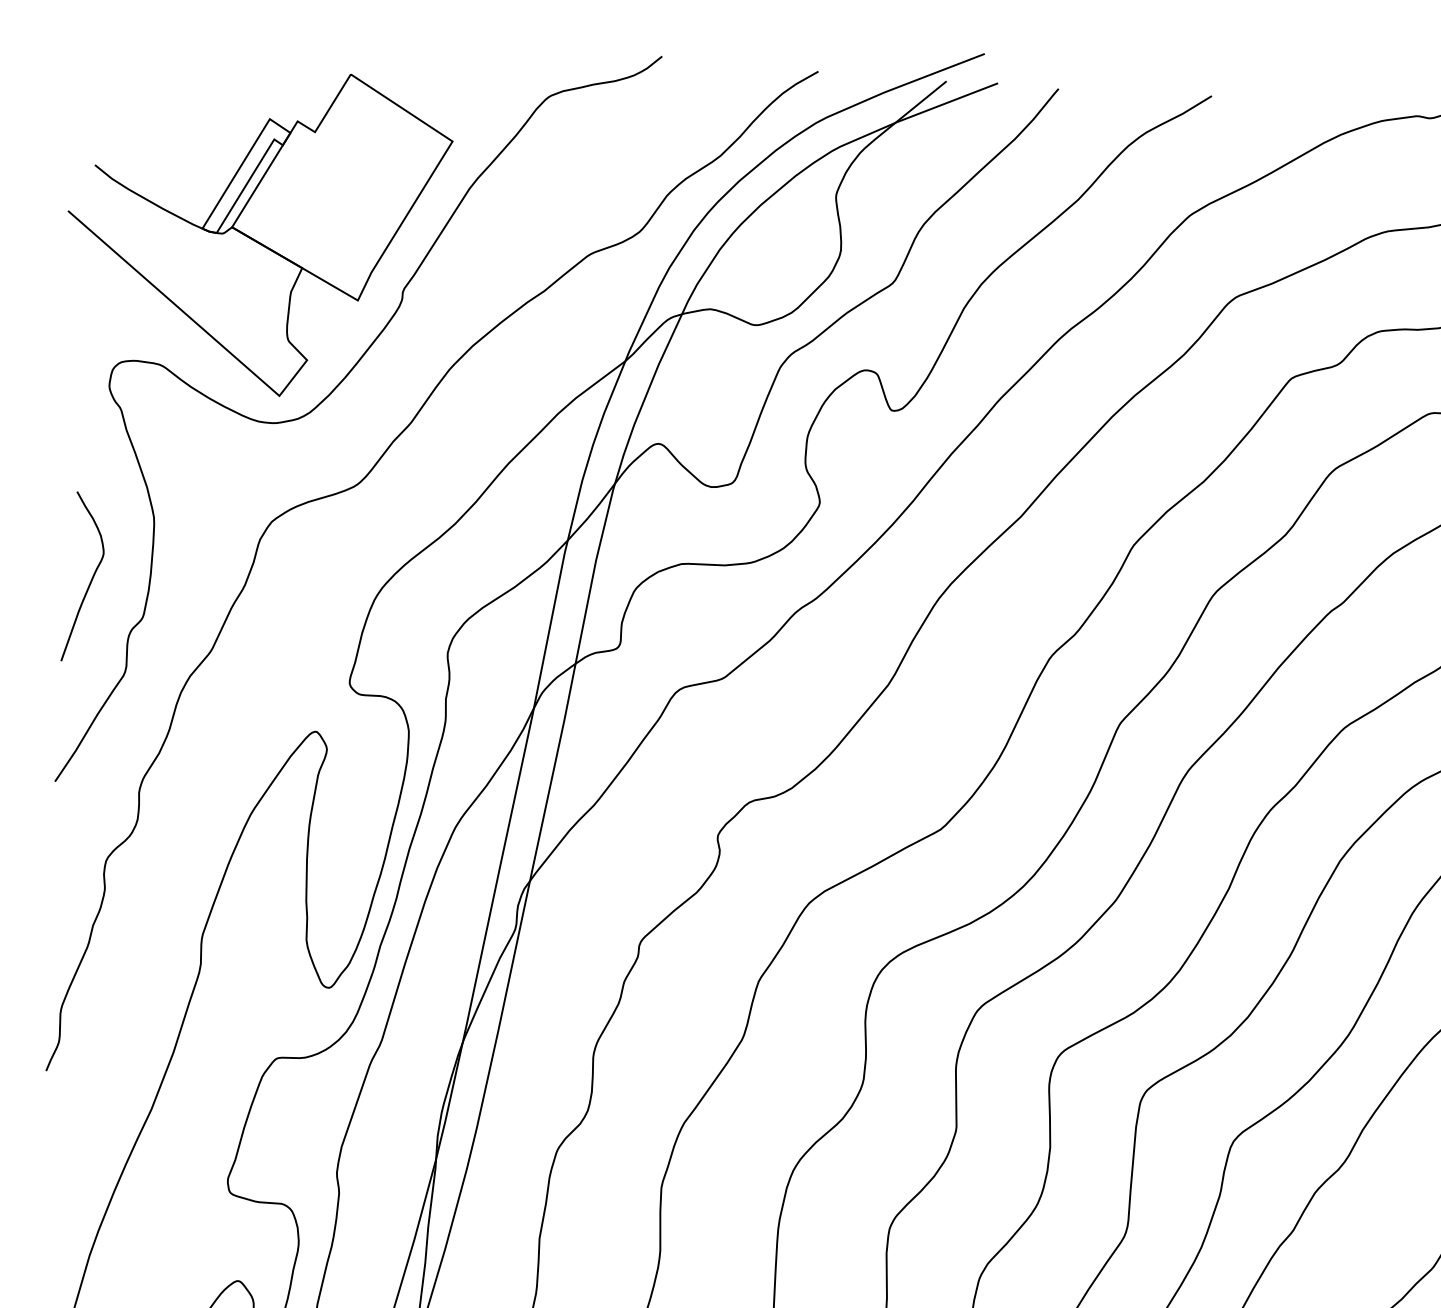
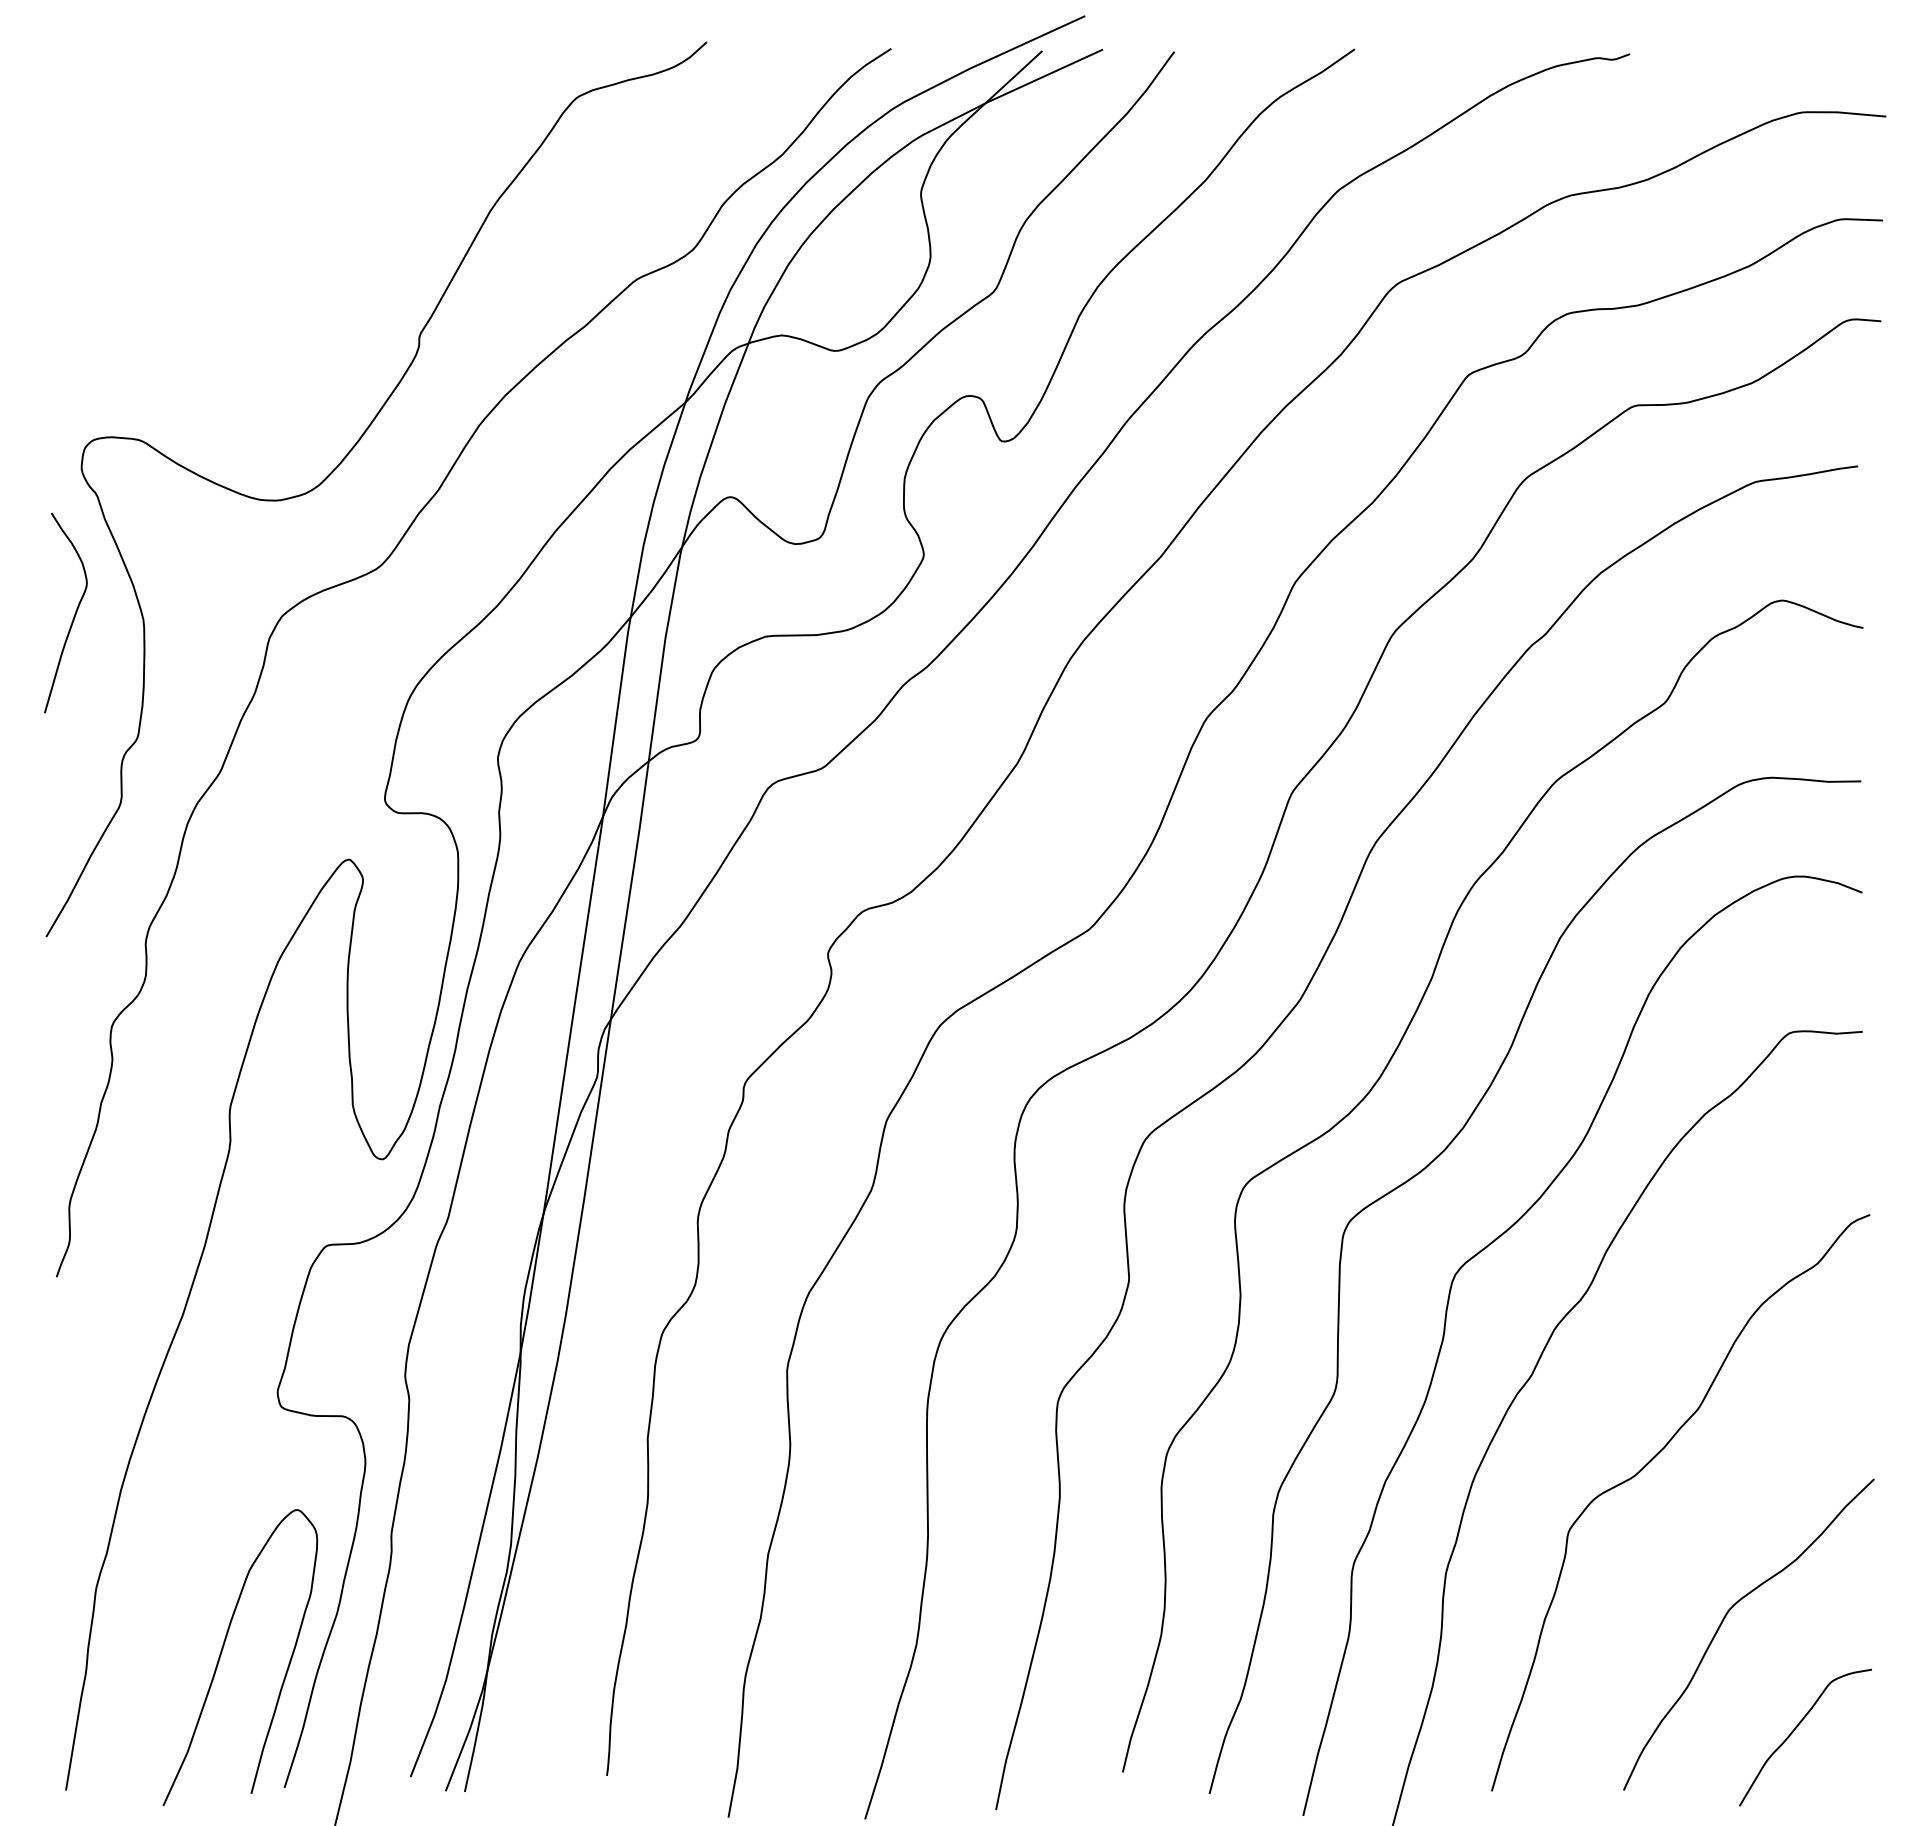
part: (256, 232) -> (243, 277), removed
curve: (90, 580) -> (73, 616), moved

